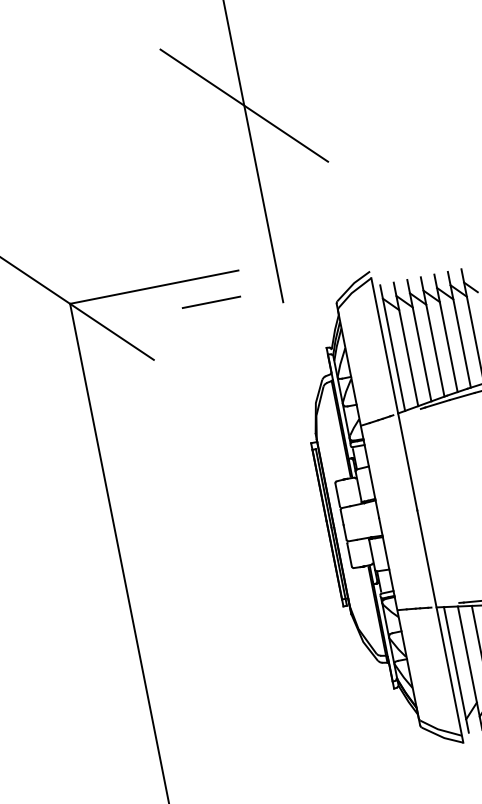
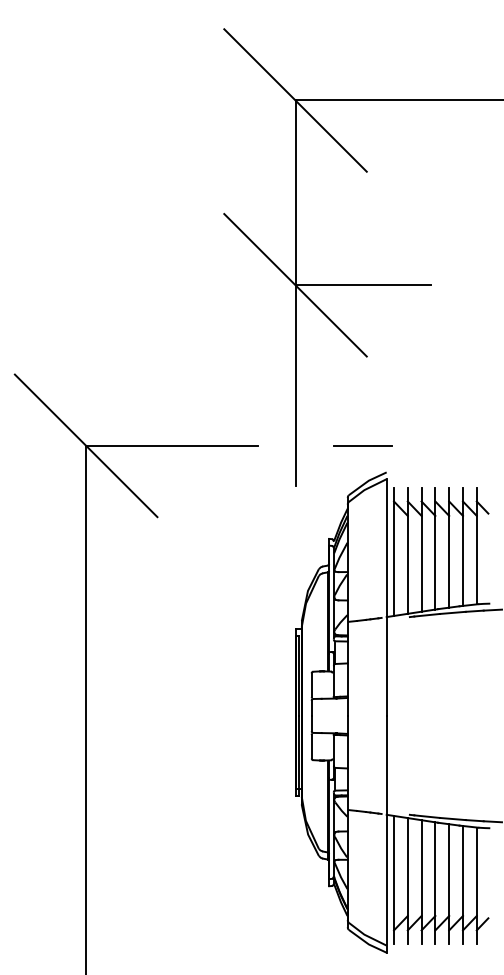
line: (311, 92) -> (363, 285), added
line: (210, 302) -> (362, 445), moved

